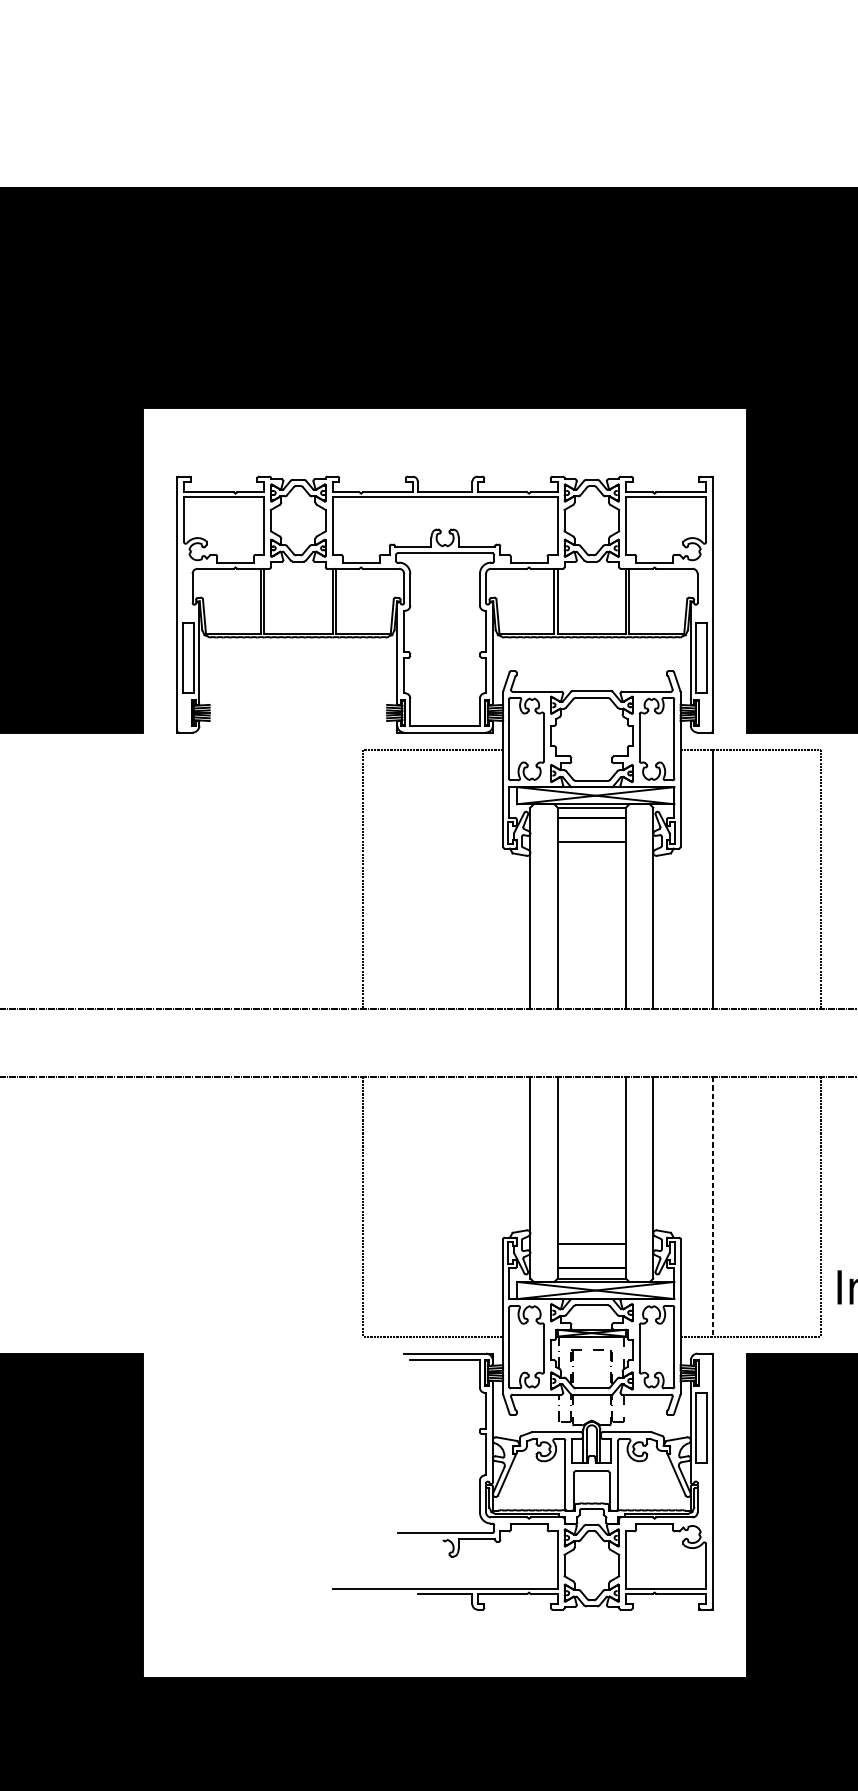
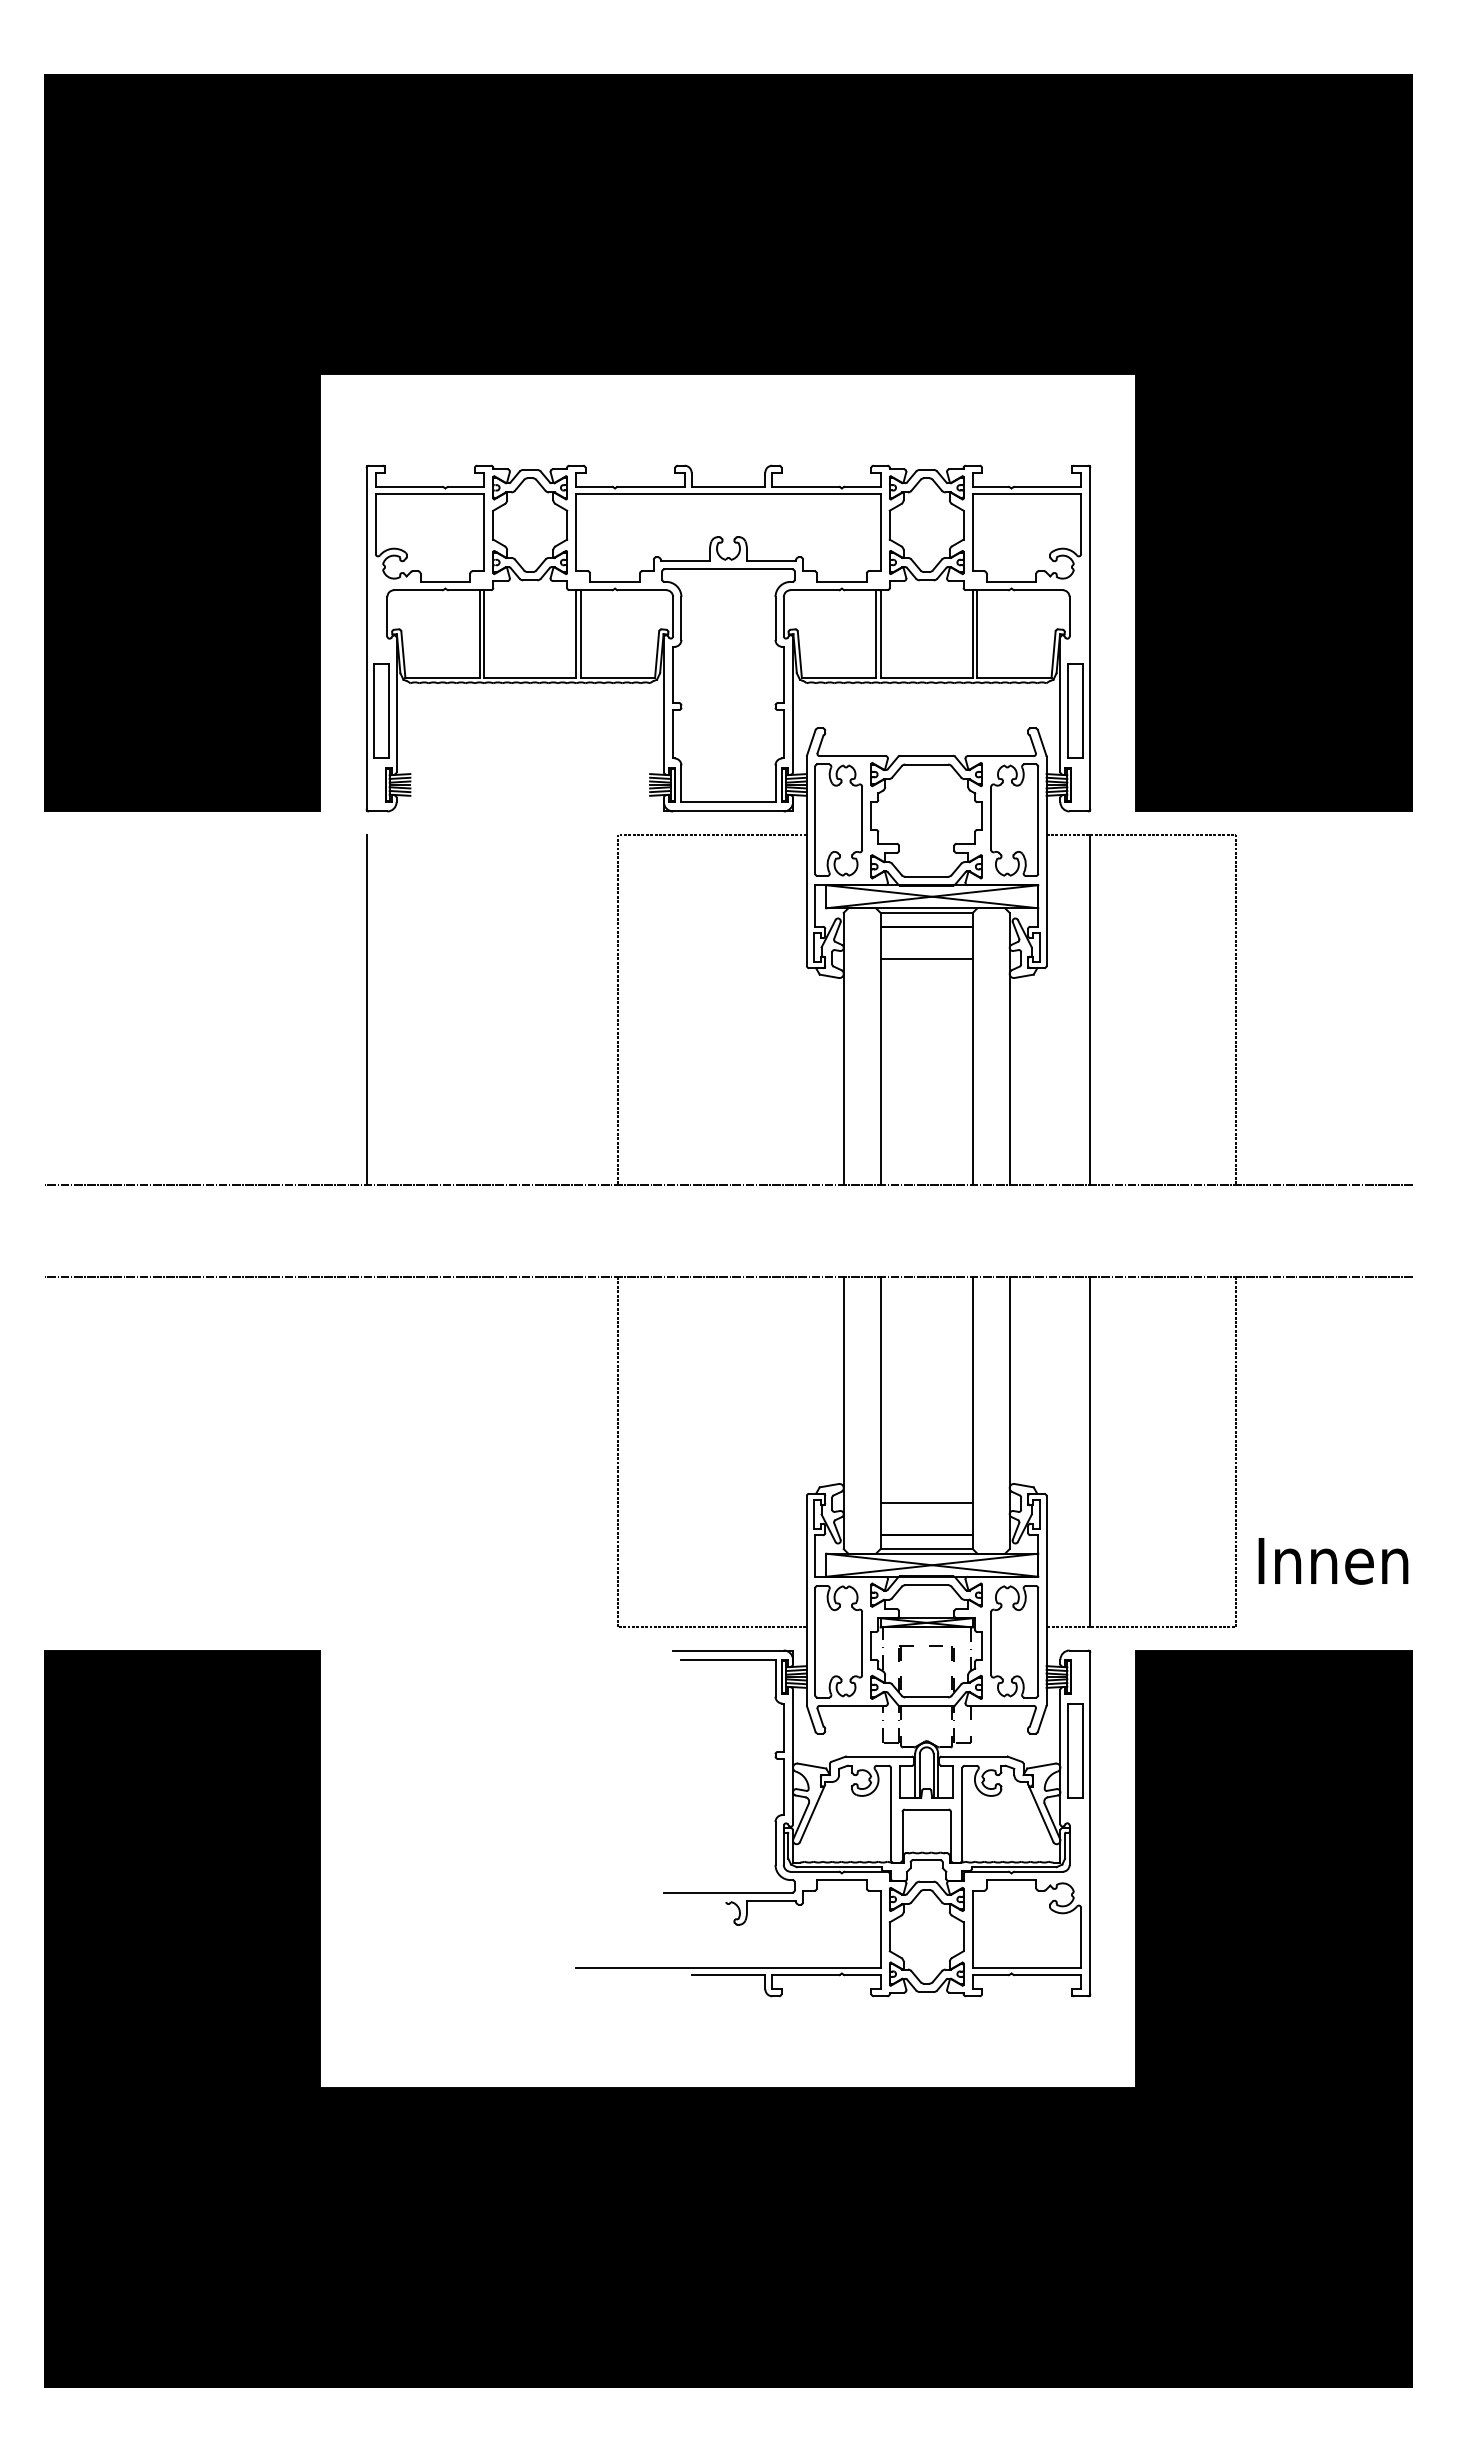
line: (177, 879) -> (366, 1009), added
line: (713, 1207) -> (1090, 1452), dashed -> solid

